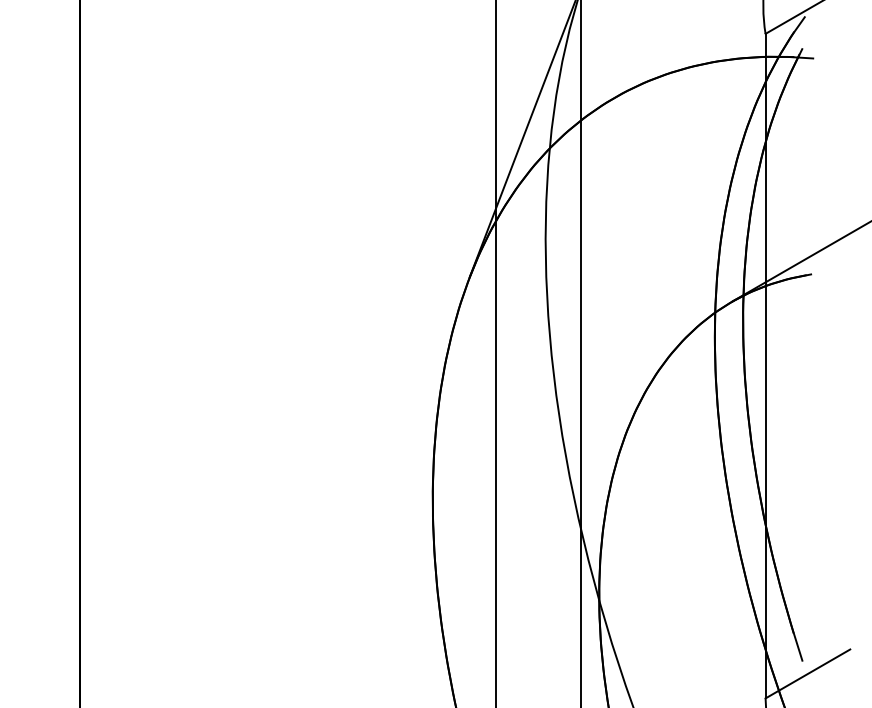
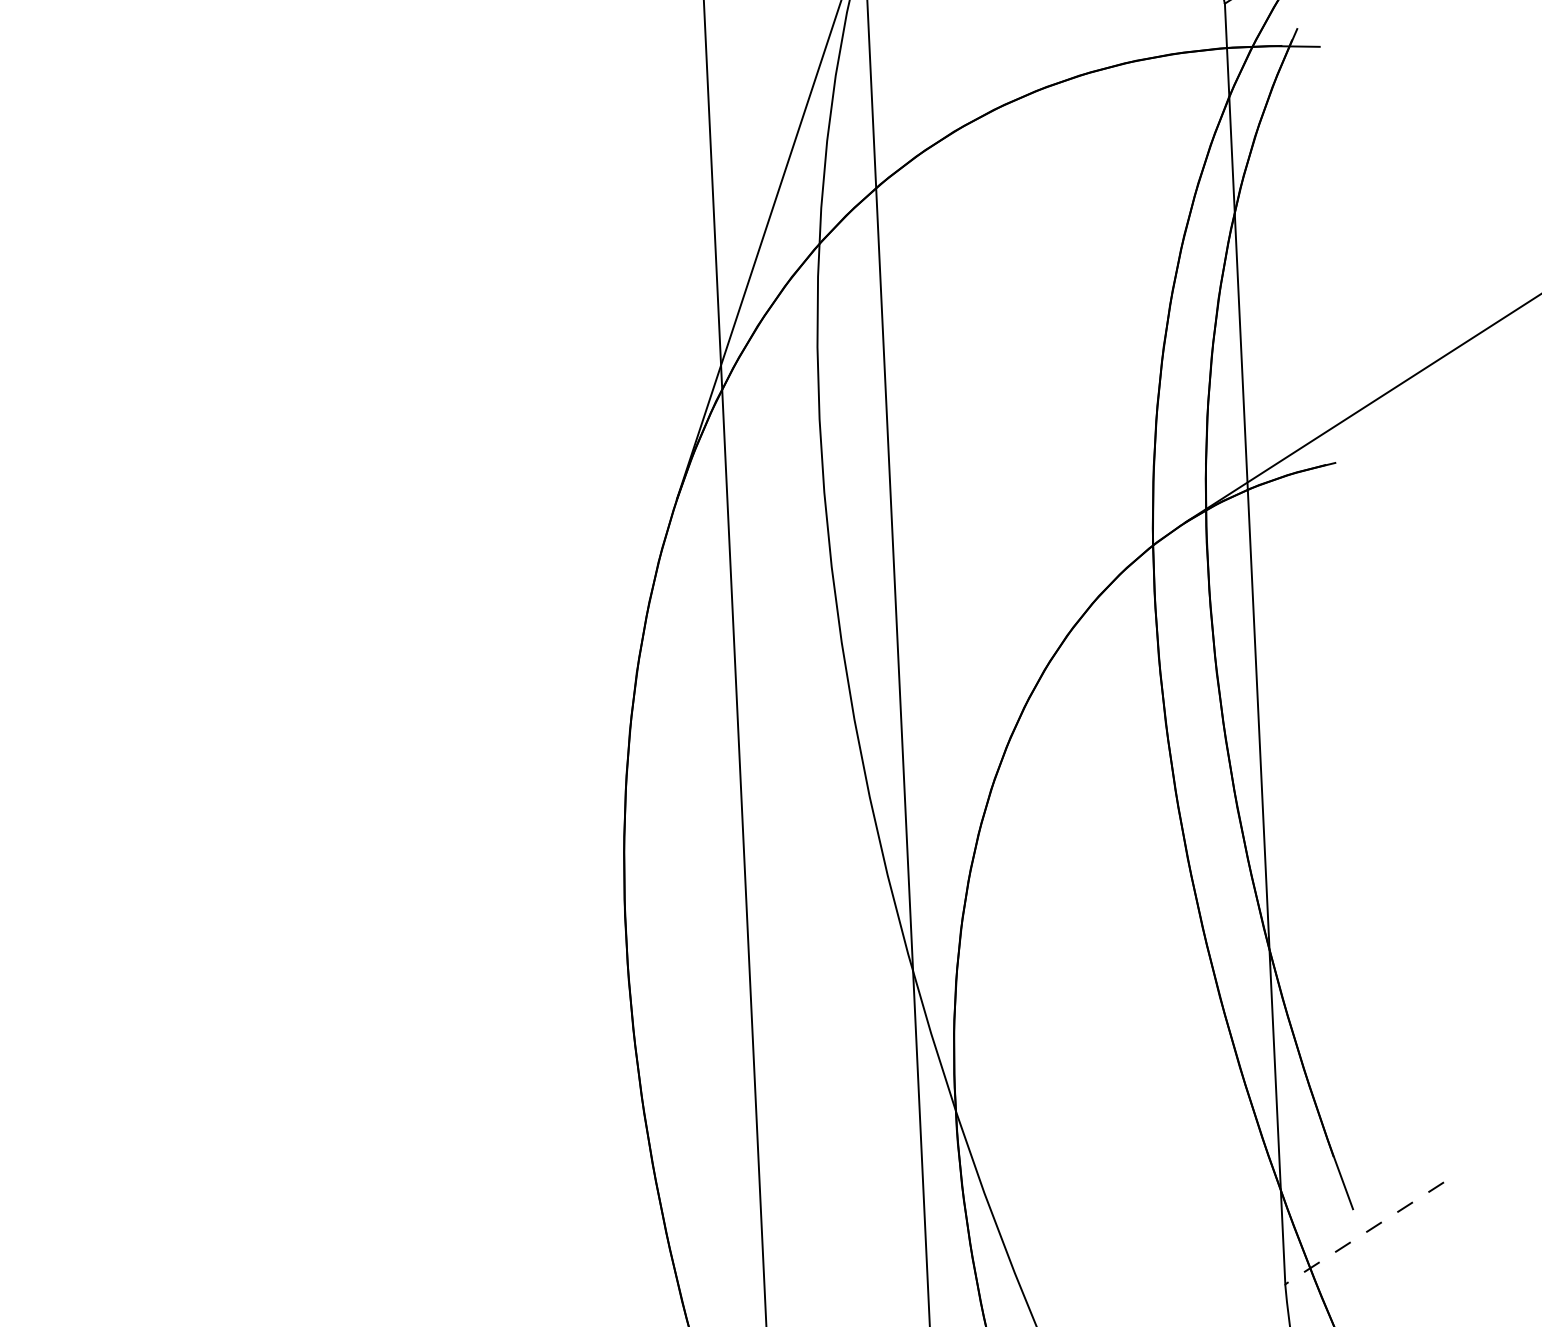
line: (807, 673) -> (1363, 1232), solid -> dashed

